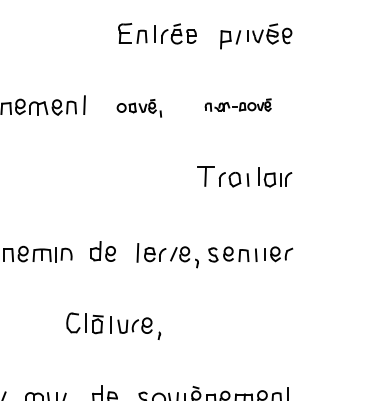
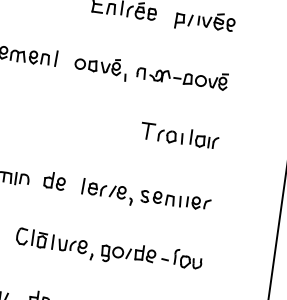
part: (238, 104) -> (182, 75), size x1.67
part: (139, 108) -> (101, 67), size x1.43
part: (231, 325) -> (152, 256), added

